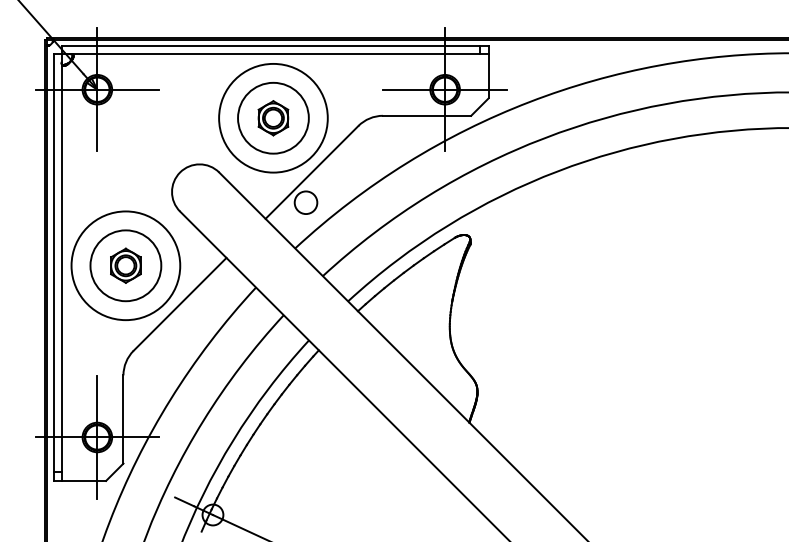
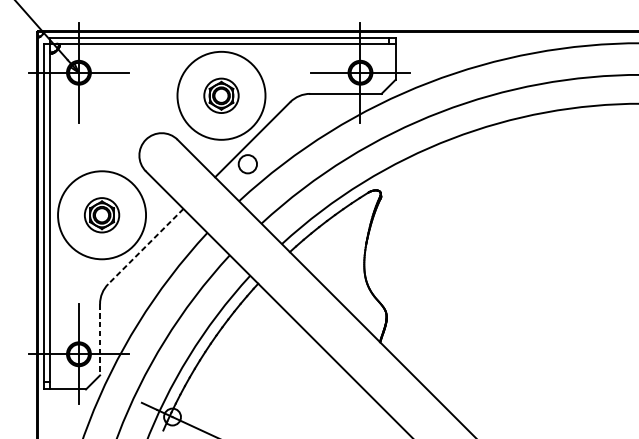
circle: (273, 117) -> (221, 95), size x0.6
circle: (125, 265) -> (101, 215), size x0.6
line: (180, 304) -> (146, 246), solid -> dashed
line: (123, 419) -> (100, 339), solid -> dashed

